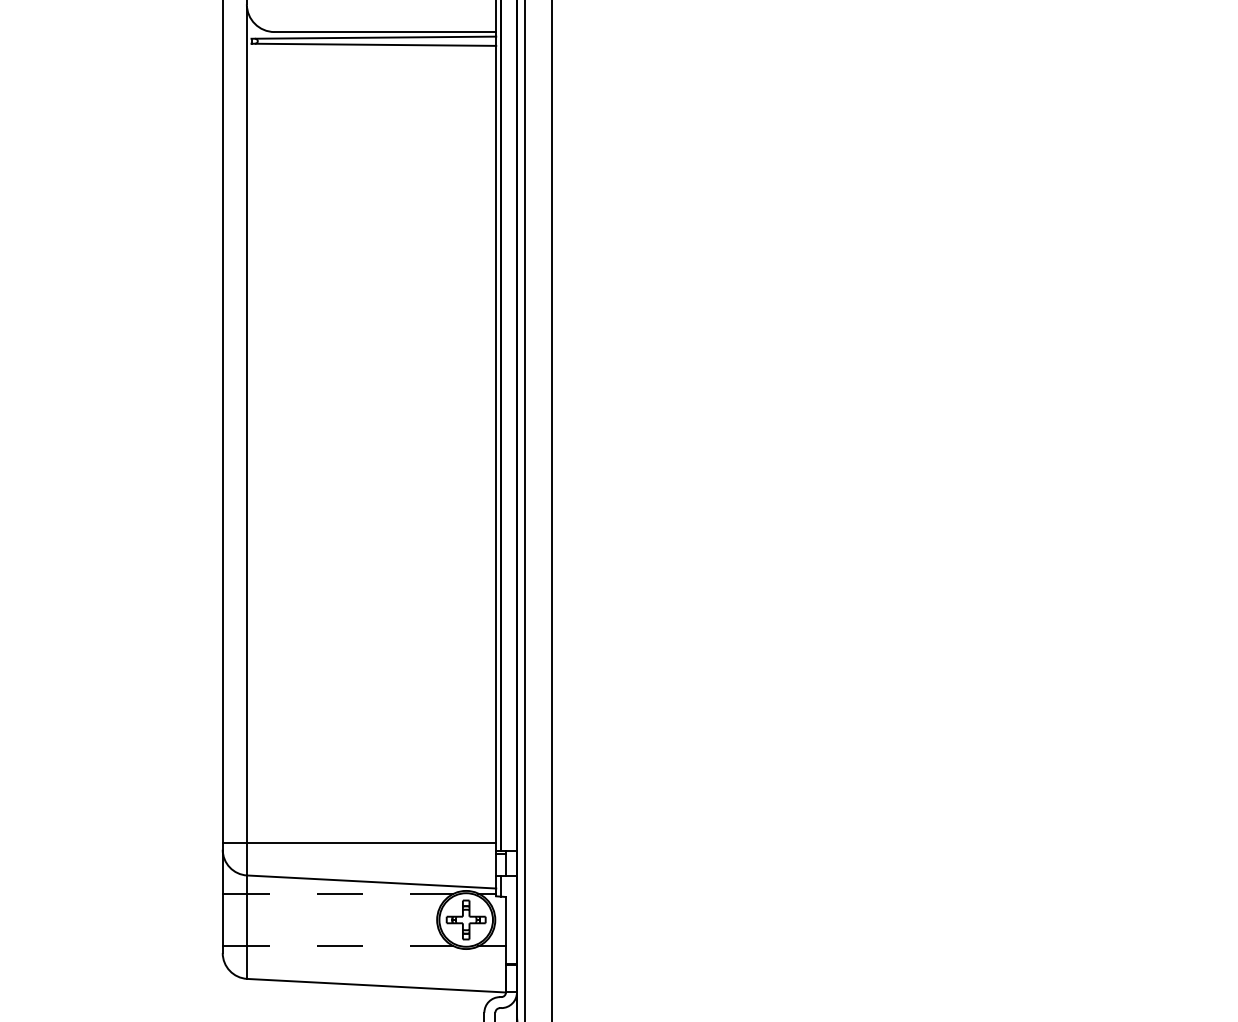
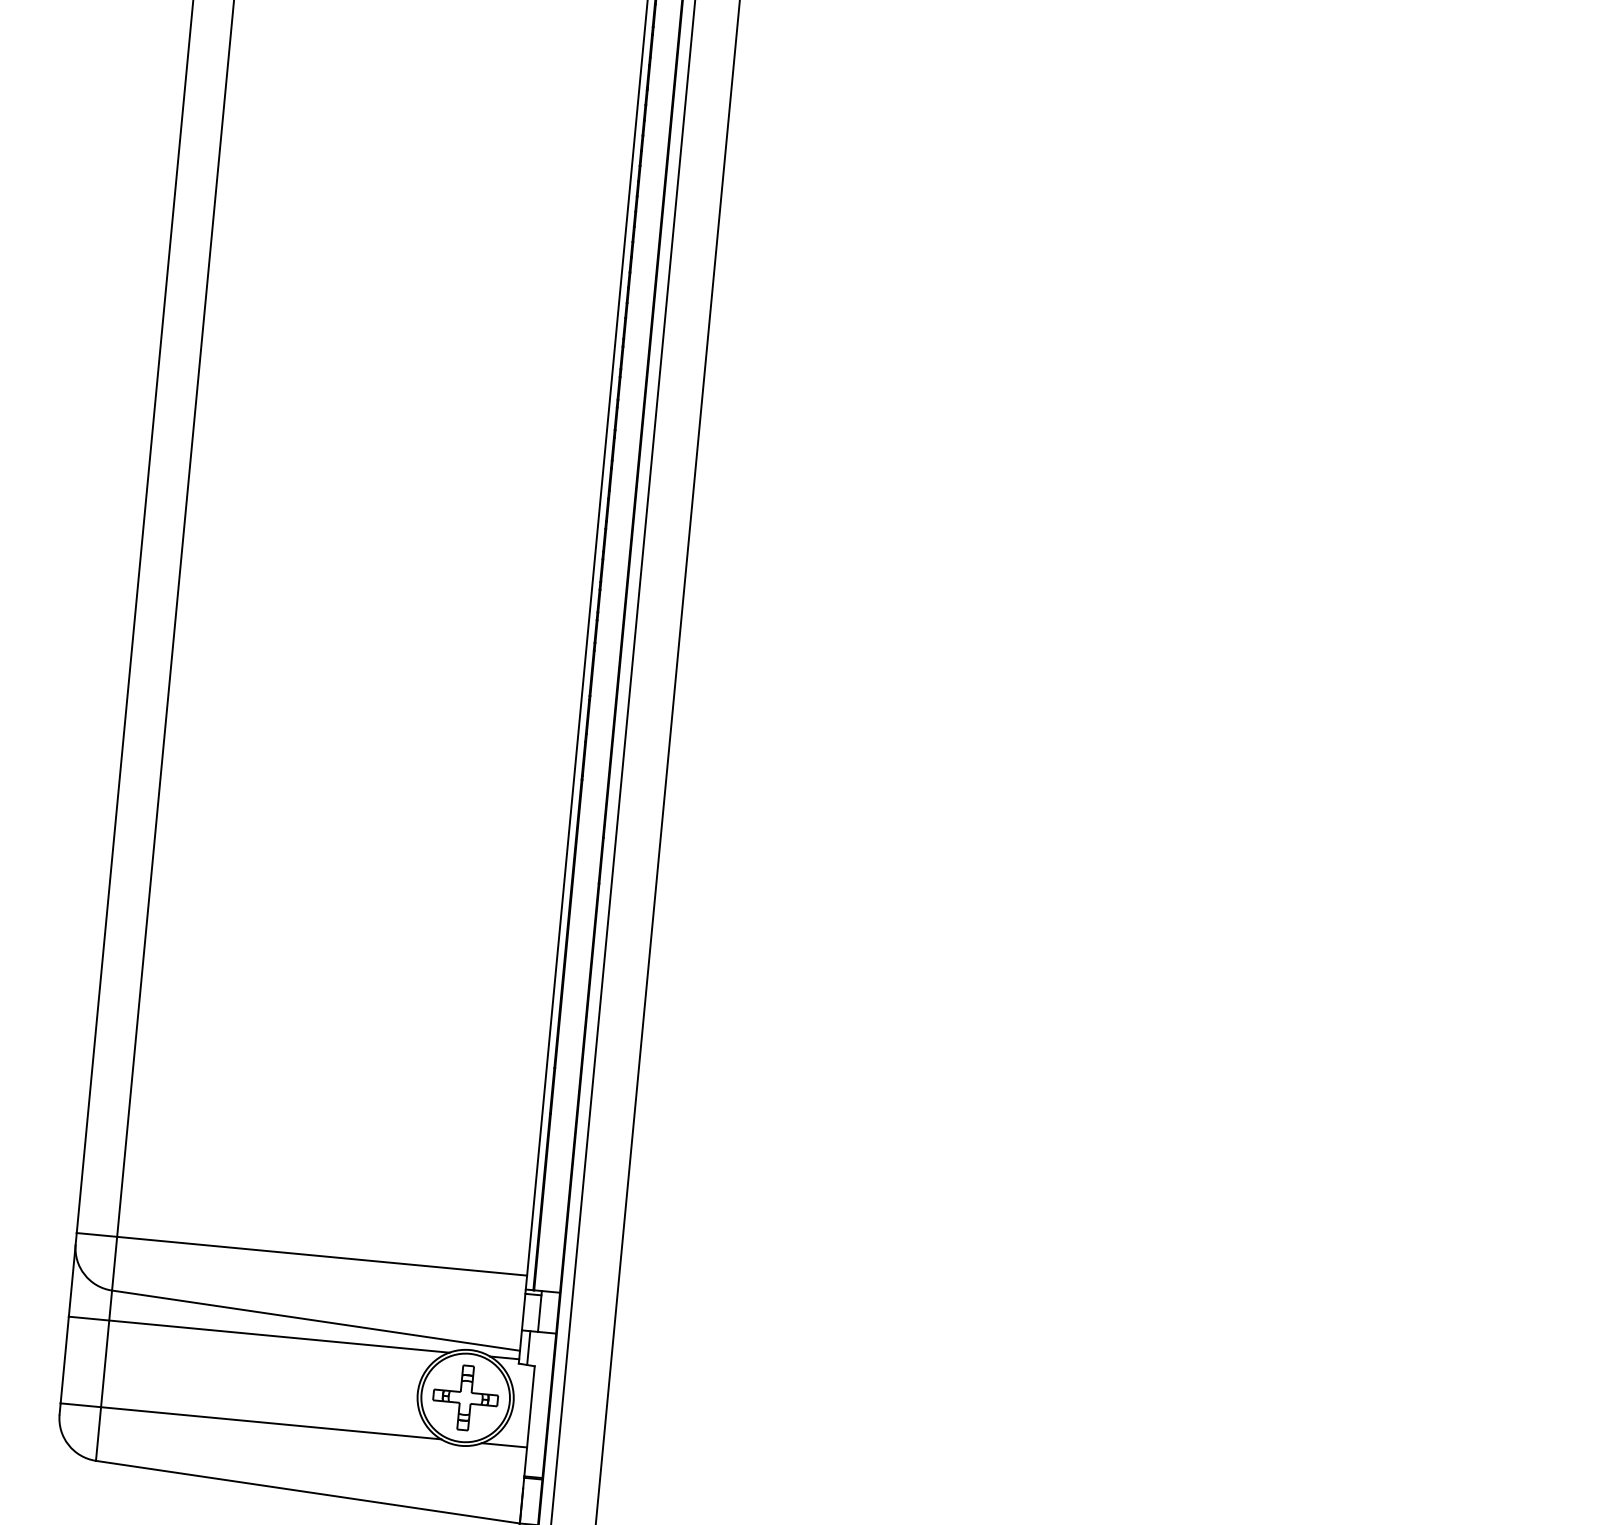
line: (338, 893) -> (259, 1334), dashed -> solid
line: (338, 946) -> (251, 1421), dashed -> solid

